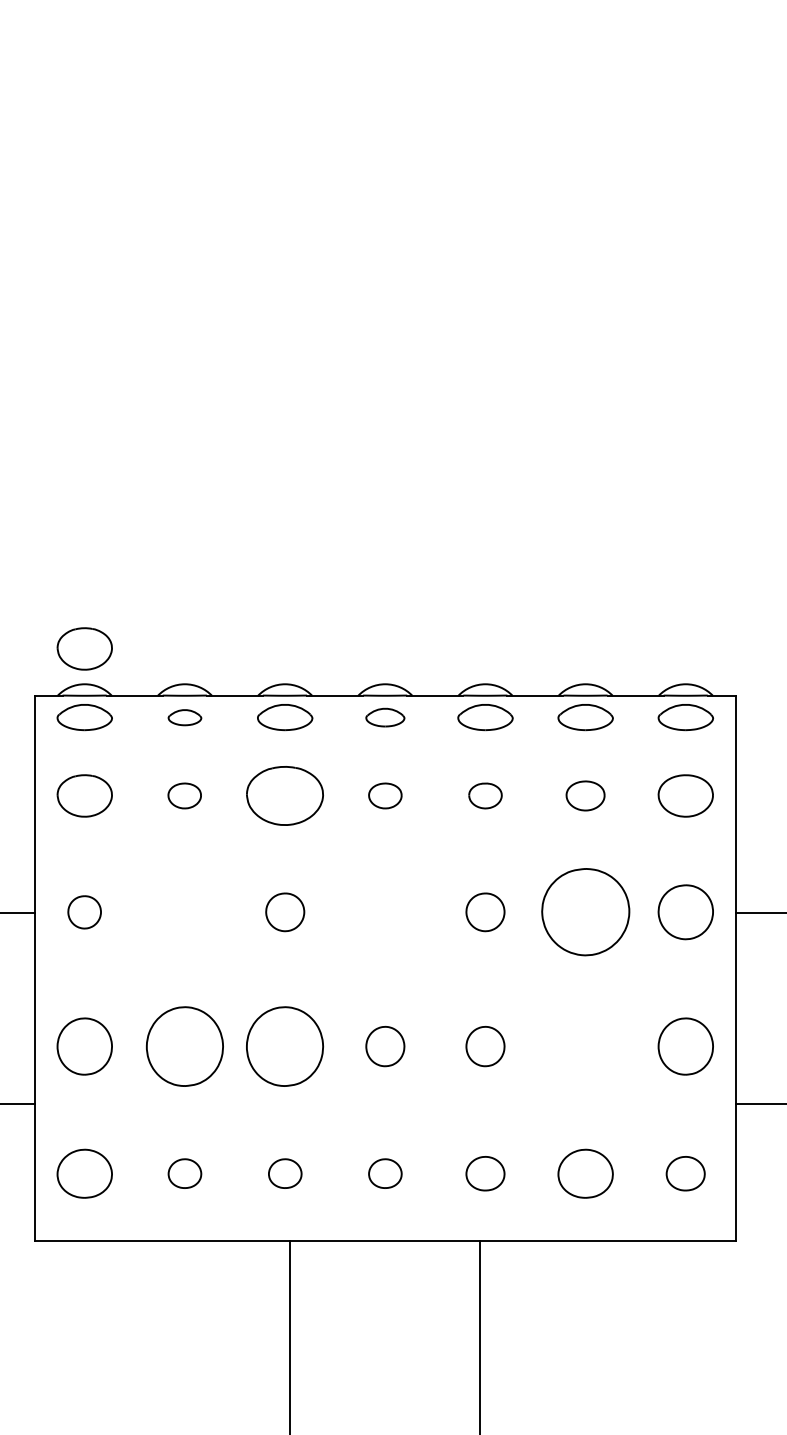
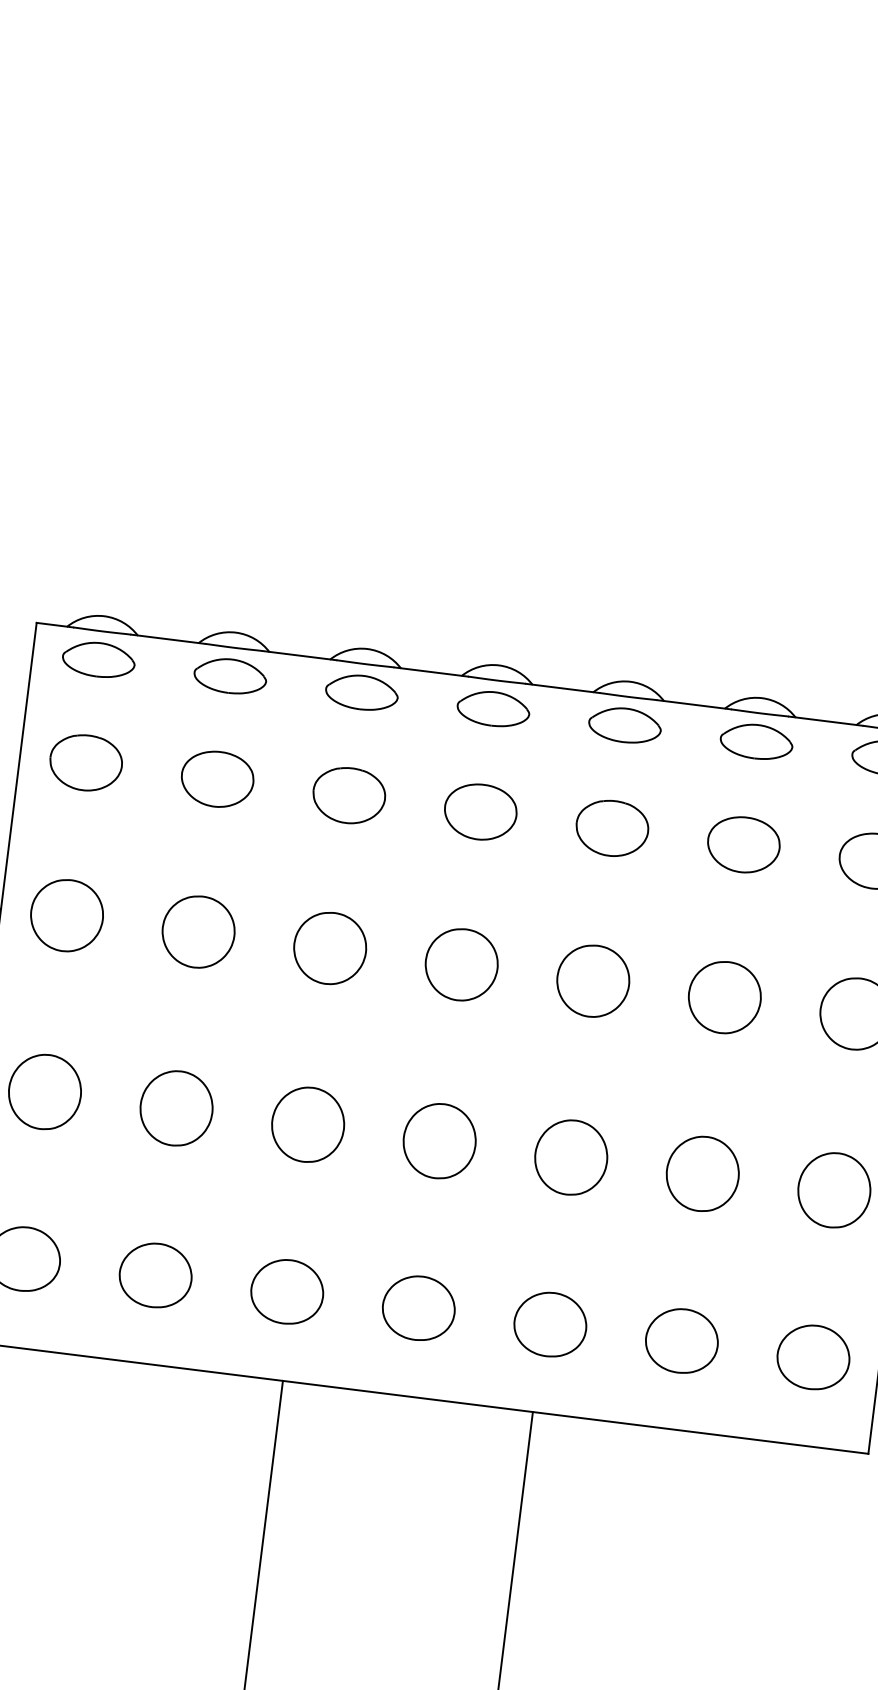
part: (84, 648) -> (109, 569), removed
part: (184, 717) -> (229, 676), size x1.67
part: (385, 717) -> (493, 709), size x1.43
part: (184, 795) -> (217, 778), size x1.67
part: (285, 795) -> (349, 795), size x0.71
part: (385, 795) -> (481, 811), size x1.67
part: (485, 795) -> (612, 827), size x1.67
part: (585, 795) -> (743, 844), size x1.43
part: (84, 912) -> (66, 915), size x1.67
part: (184, 912) -> (197, 932), added
part: (285, 912) -> (330, 948), size x1.43
part: (385, 912) -> (461, 965), added
part: (485, 912) -> (593, 981), size x1.43
part: (585, 912) -> (724, 997), size x0.62
part: (184, 1046) -> (176, 1108), size x0.71
part: (285, 1046) -> (308, 1124), size x0.71
part: (385, 1046) -> (439, 1141), size x1.43
part: (485, 1046) -> (571, 1157), size x1.43
part: (585, 1046) -> (702, 1173), added
part: (184, 1173) -> (155, 1275), size x1.67
part: (285, 1173) -> (287, 1291), size x1.67
part: (385, 1173) -> (419, 1307), size x1.67
part: (485, 1173) -> (550, 1324), size x1.43
part: (685, 1173) -> (813, 1356), size x1.43

